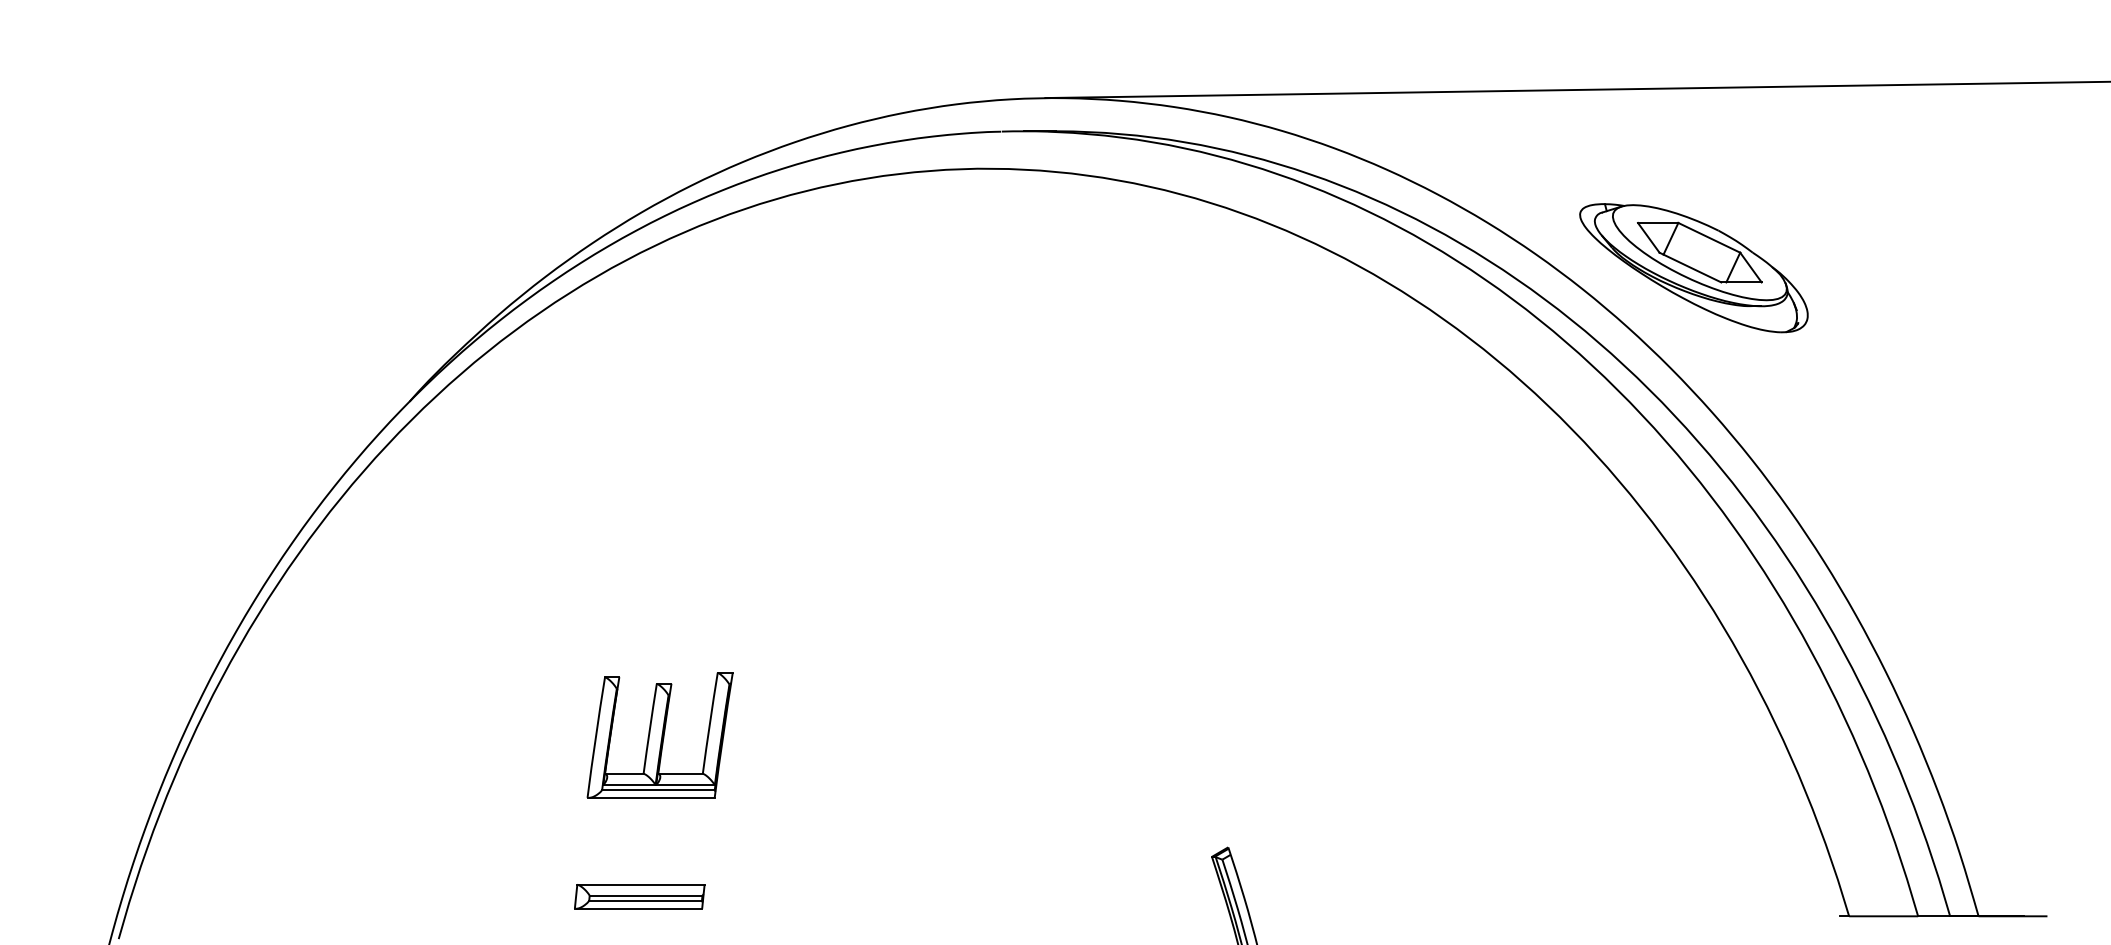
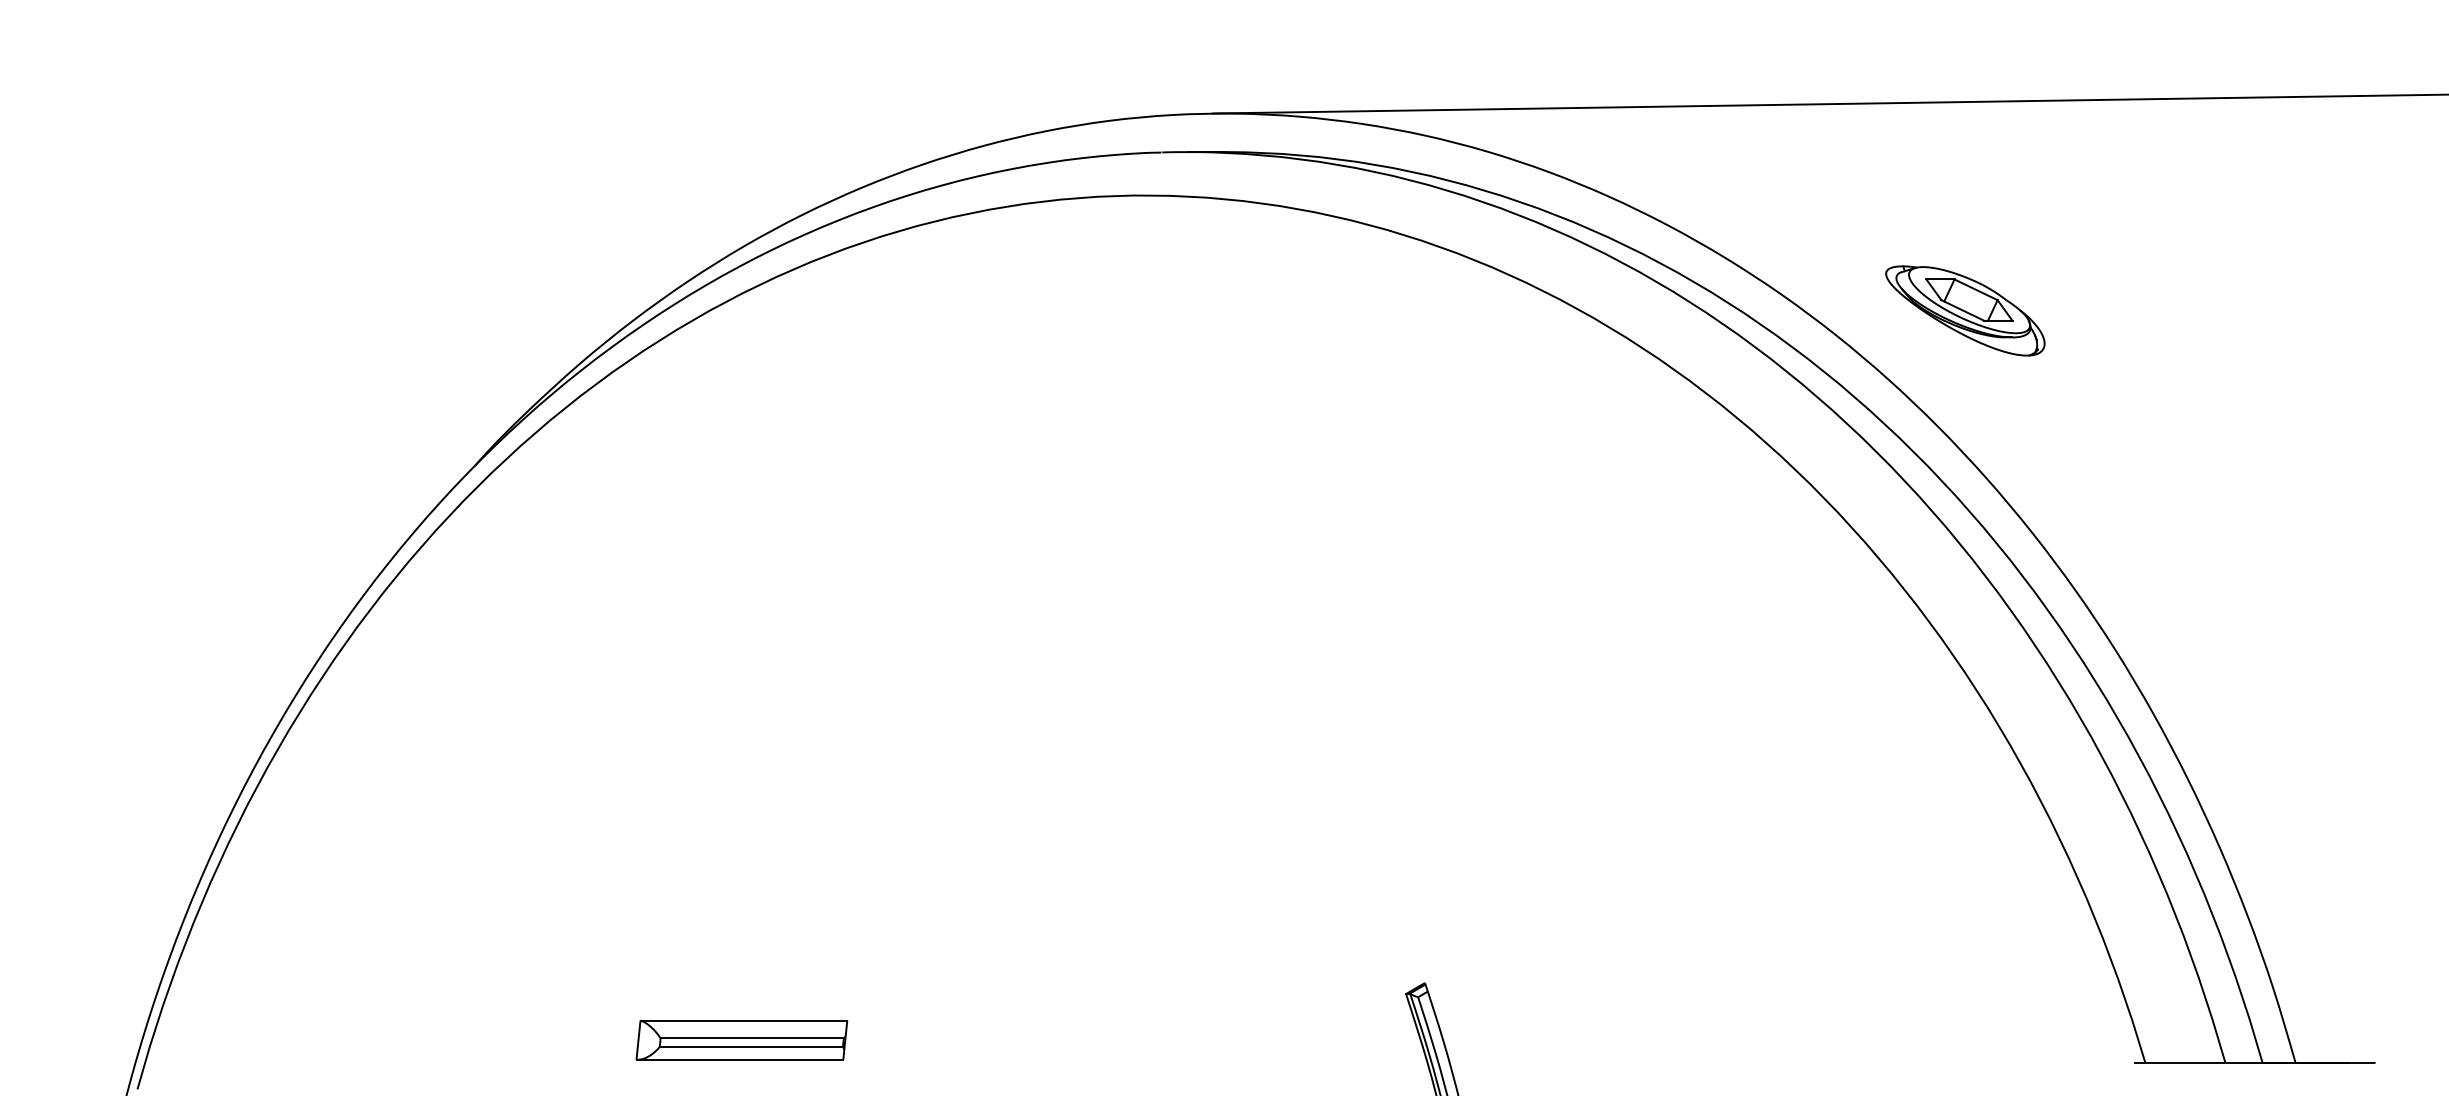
part: (1694, 267) -> (1965, 310), size x0.6
part: (659, 734) -> (765, 852), removed
part: (640, 896) -> (742, 1040), size x1.4

